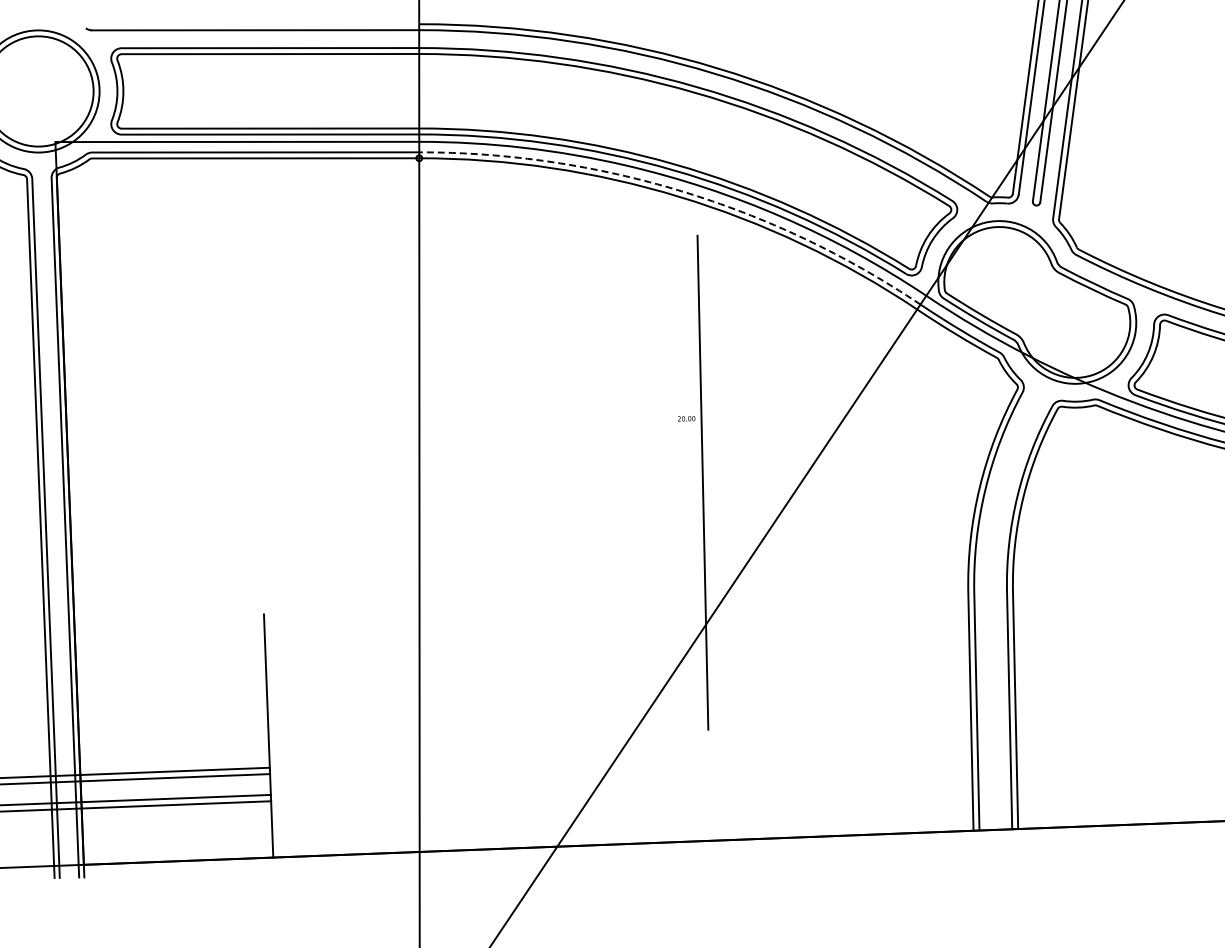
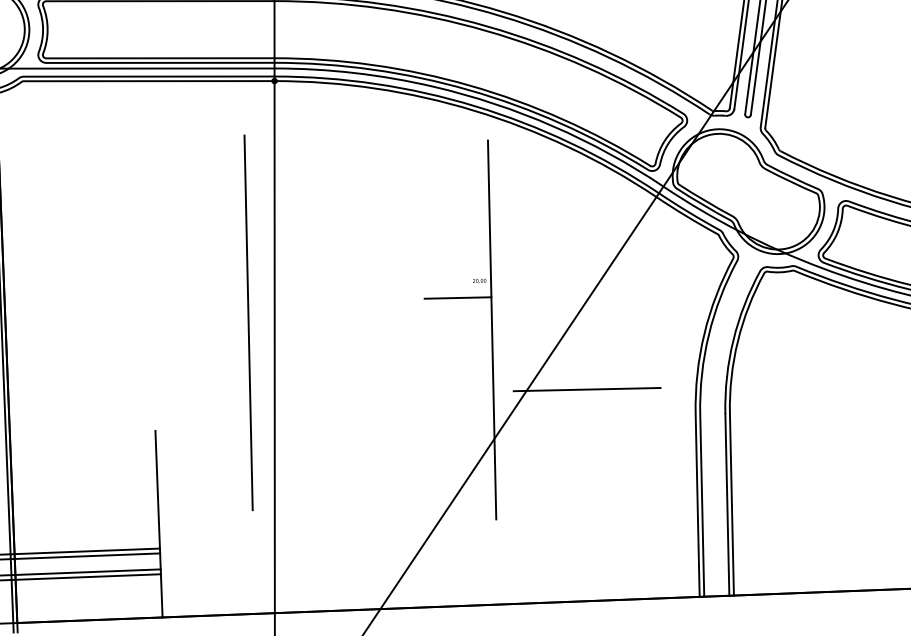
arc: (681, 191) -> (475, 106), dashed -> solid
line: (658, 441) -> (458, 298), added
line: (385, 473) -> (248, 322), added
line: (826, 560) -> (586, 389), added

